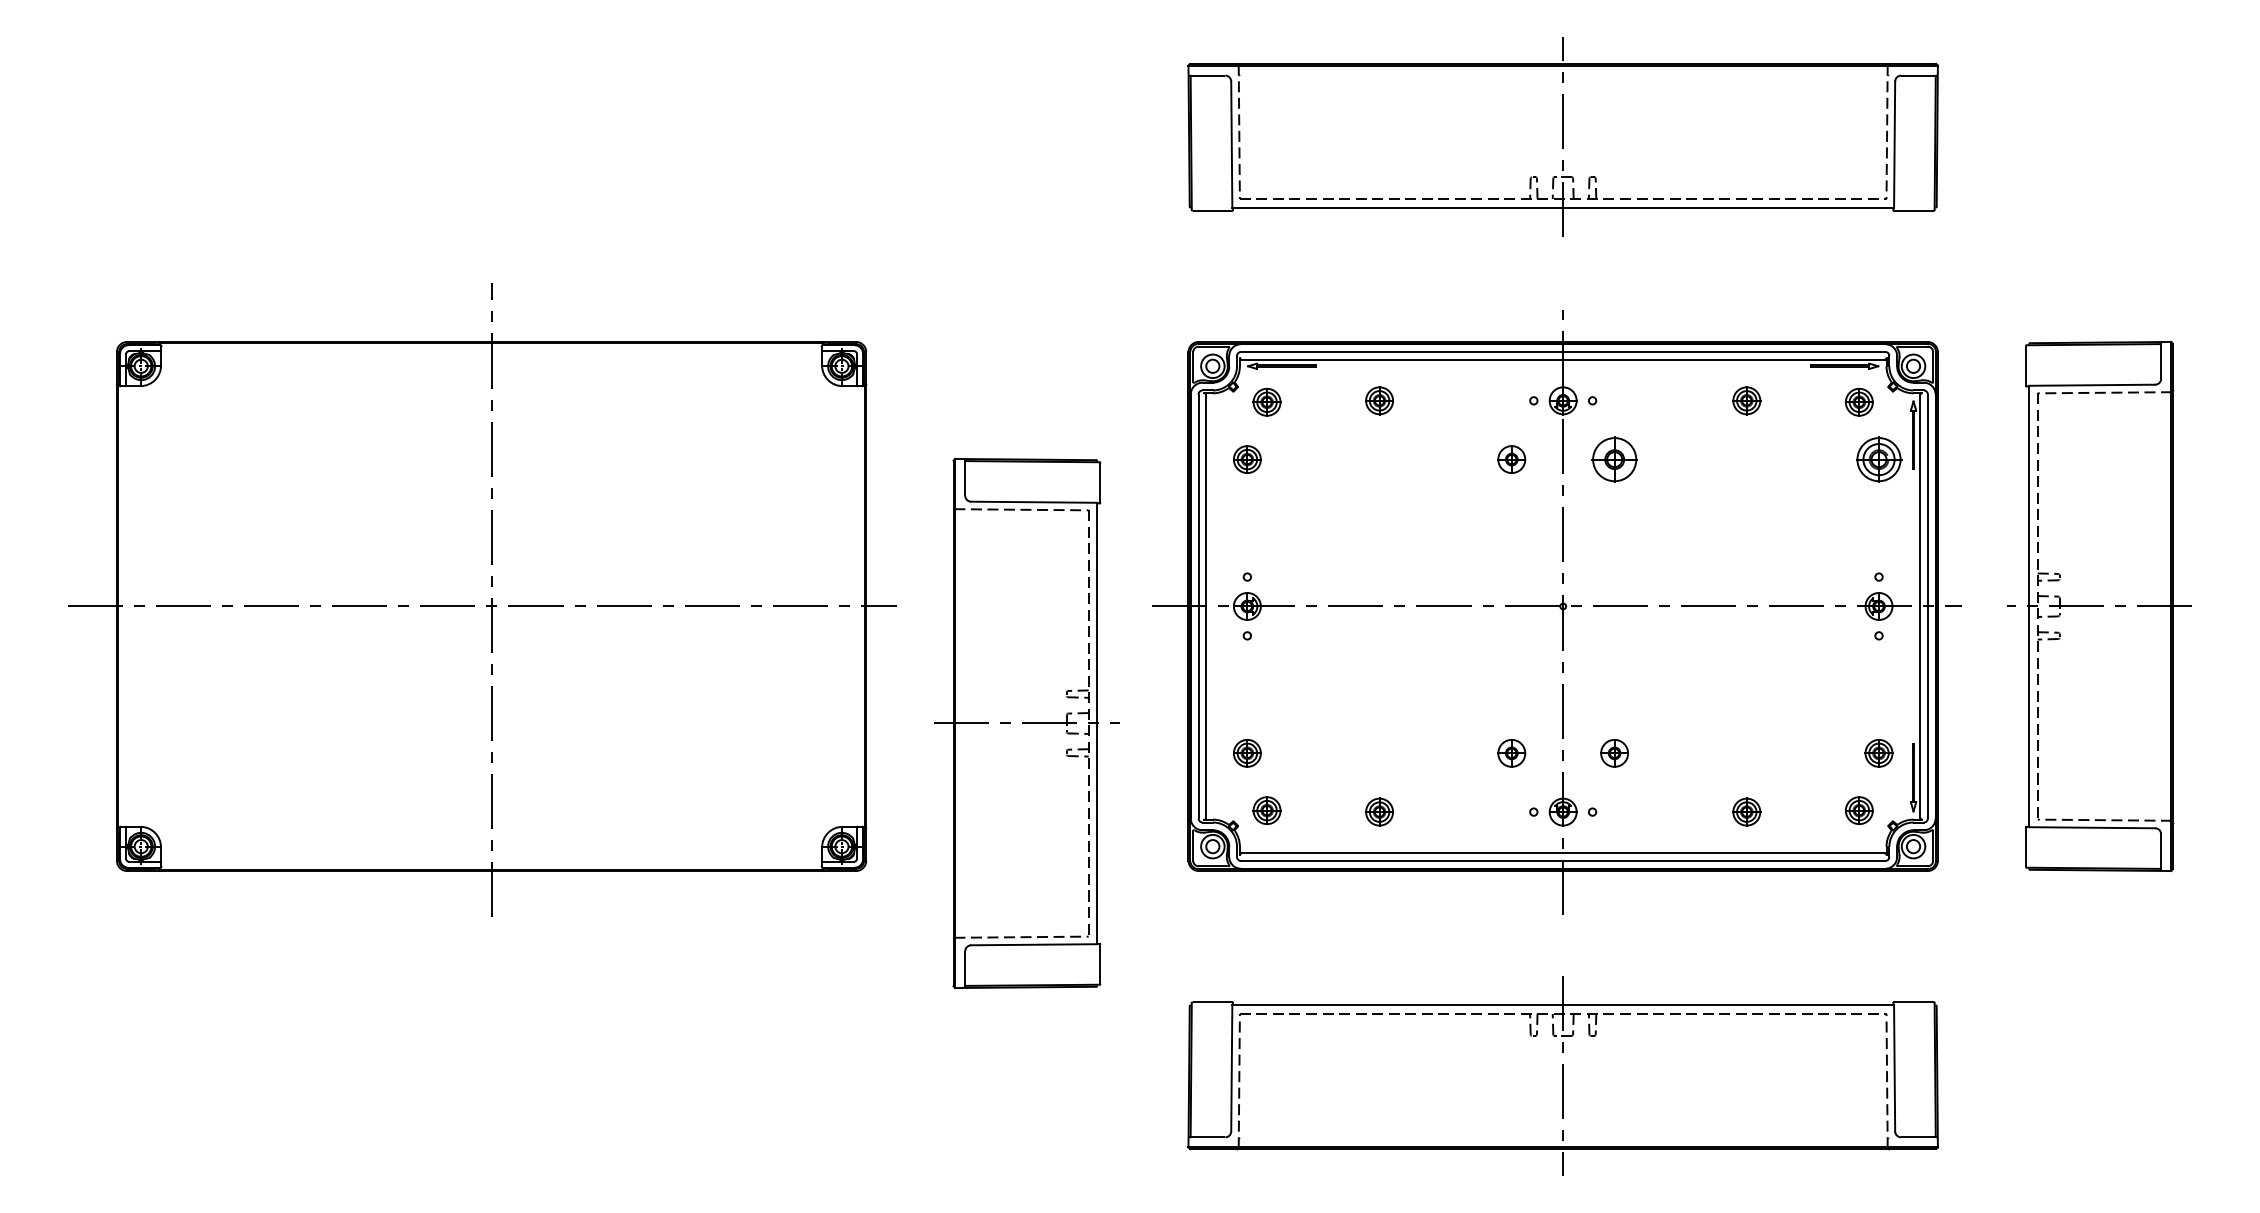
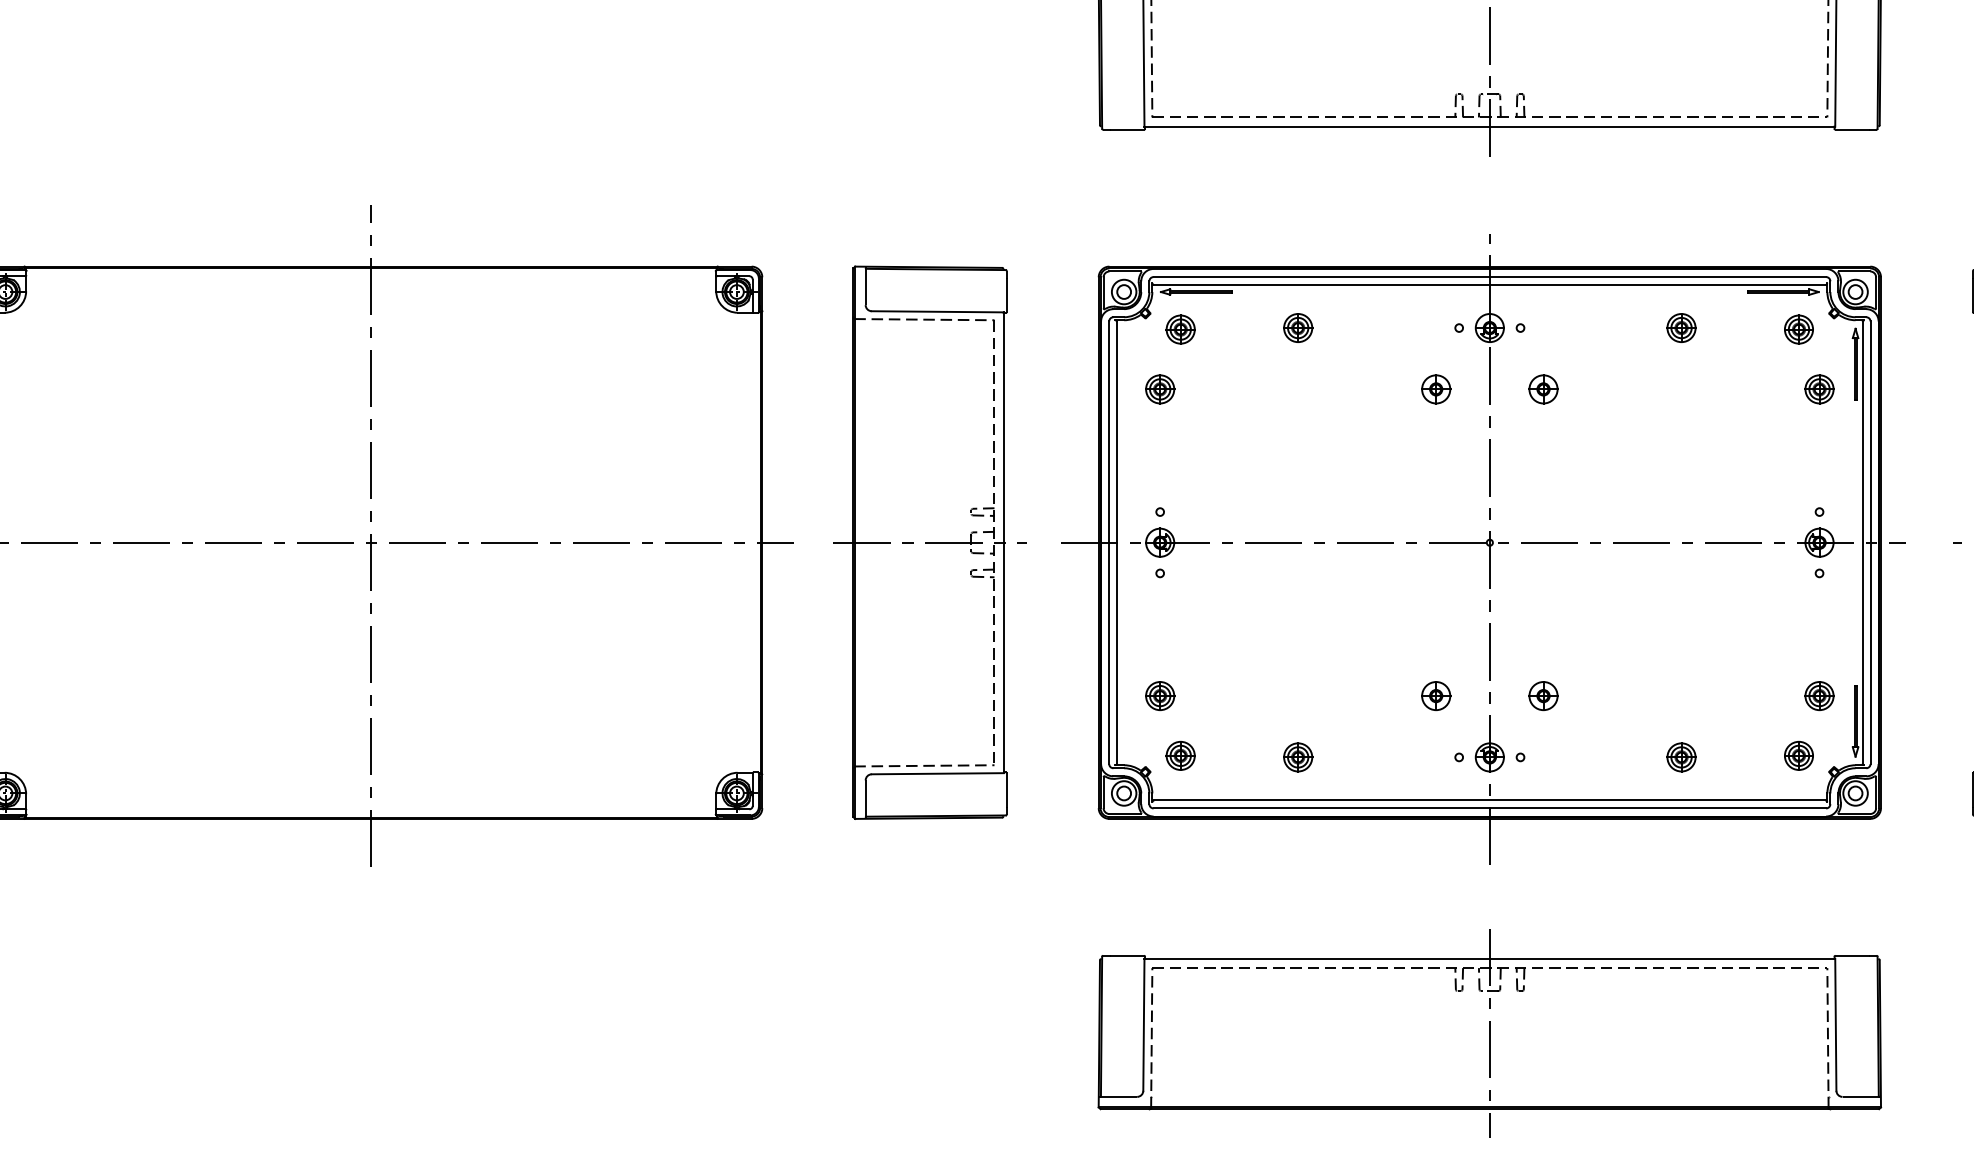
part: (1614, 459) -> (1543, 389), size x0.62
part: (1878, 459) -> (1818, 389), size x0.62
part: (1026, 723) -> (929, 542), moved

